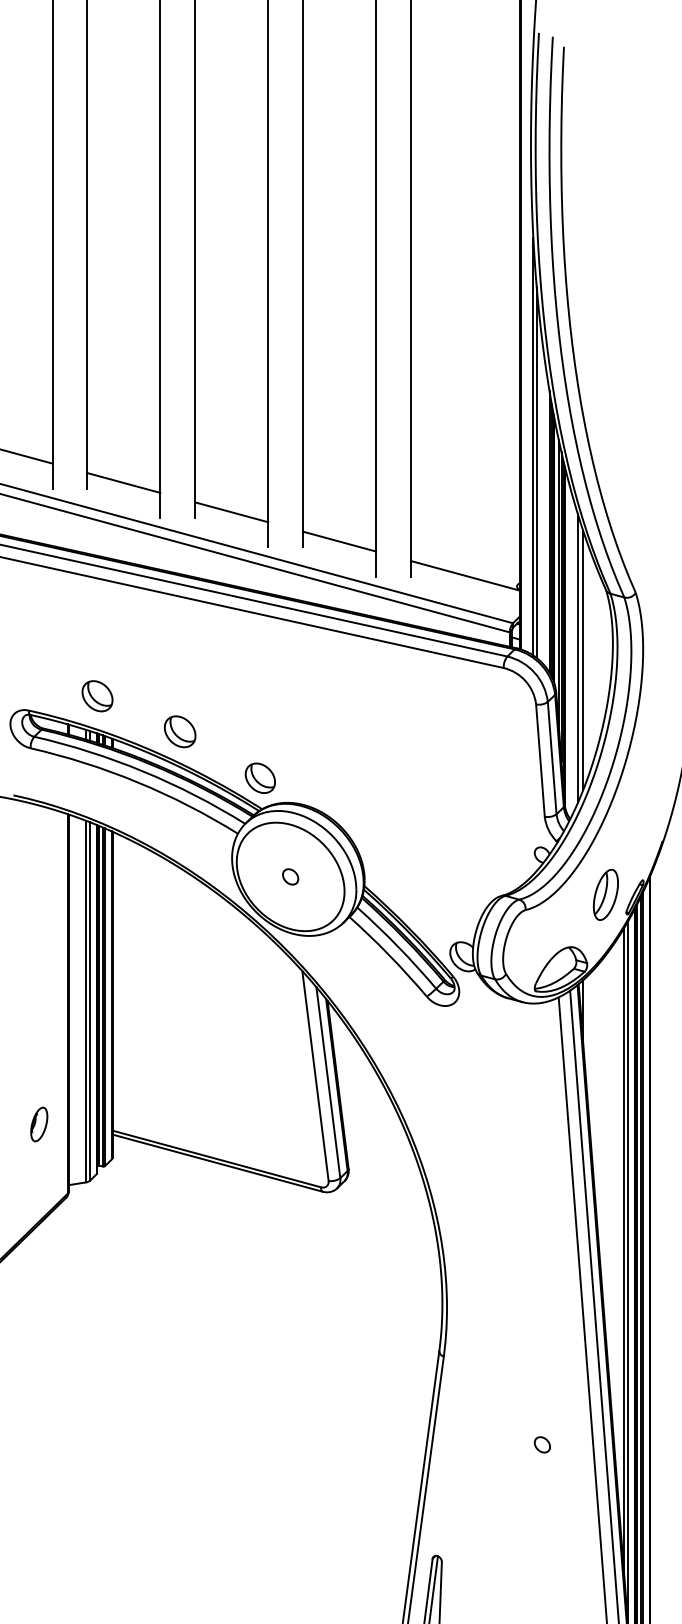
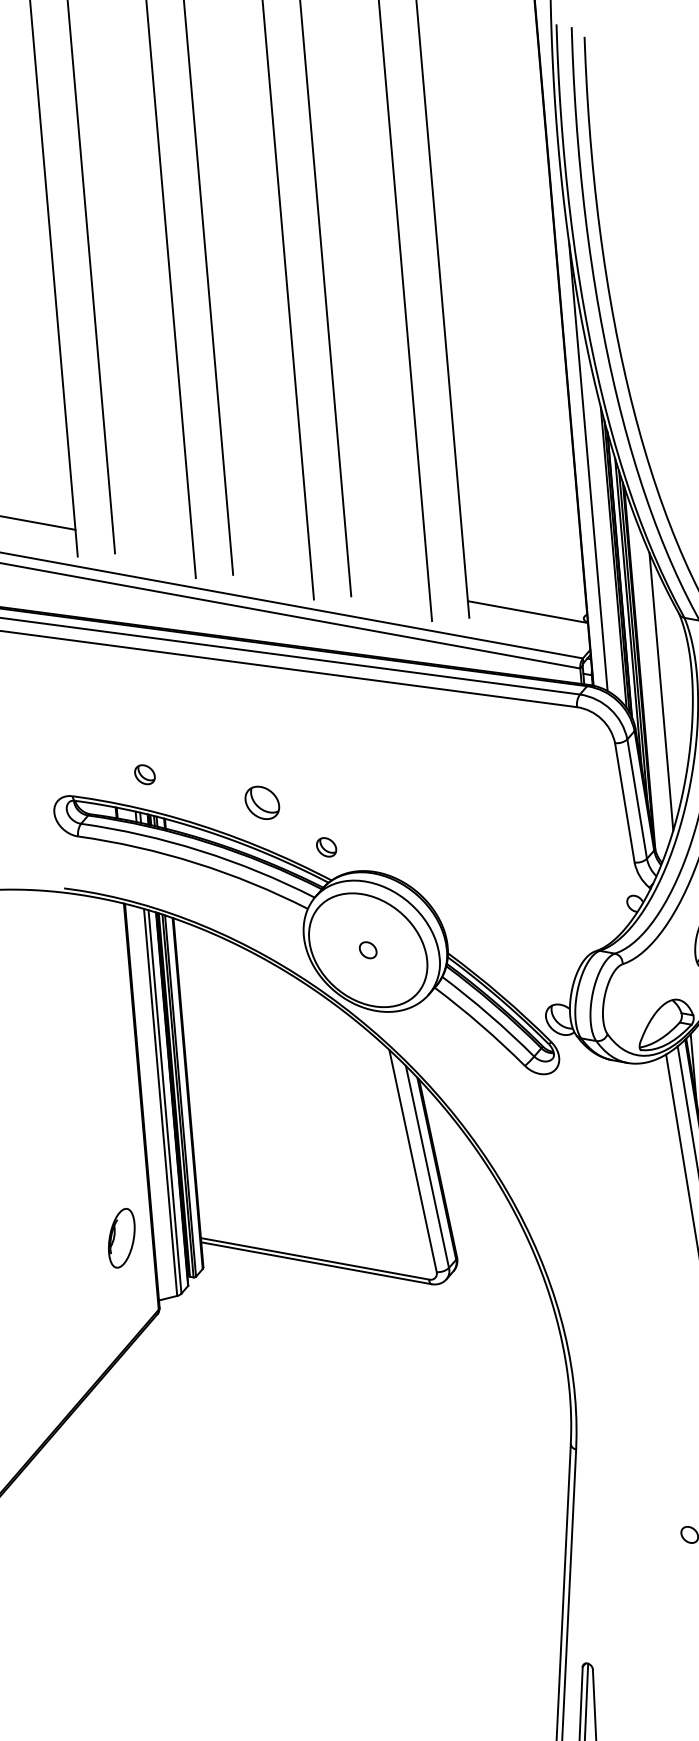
line: (536, 472) -> (594, 494), removed
line: (123, 482) -> (153, 543), removed
line: (231, 512) -> (271, 565), removed
line: (339, 541) -> (389, 586), removed
line: (577, 658) -> (655, 690), removed
part: (97, 696) -> (144, 774), size x0.6
part: (180, 731) -> (262, 802), moved
part: (259, 777) -> (325, 846), size x0.6
part: (39, 1124) -> (122, 1238), size x1.6

